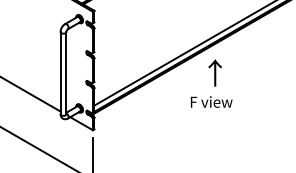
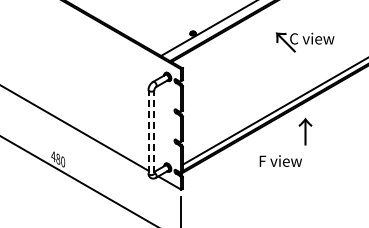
line: (60, 72) -> (148, 131), solid -> dashed
line: (66, 72) -> (154, 131), solid -> dashed
text: (211, 101) -> (280, 160), moved

